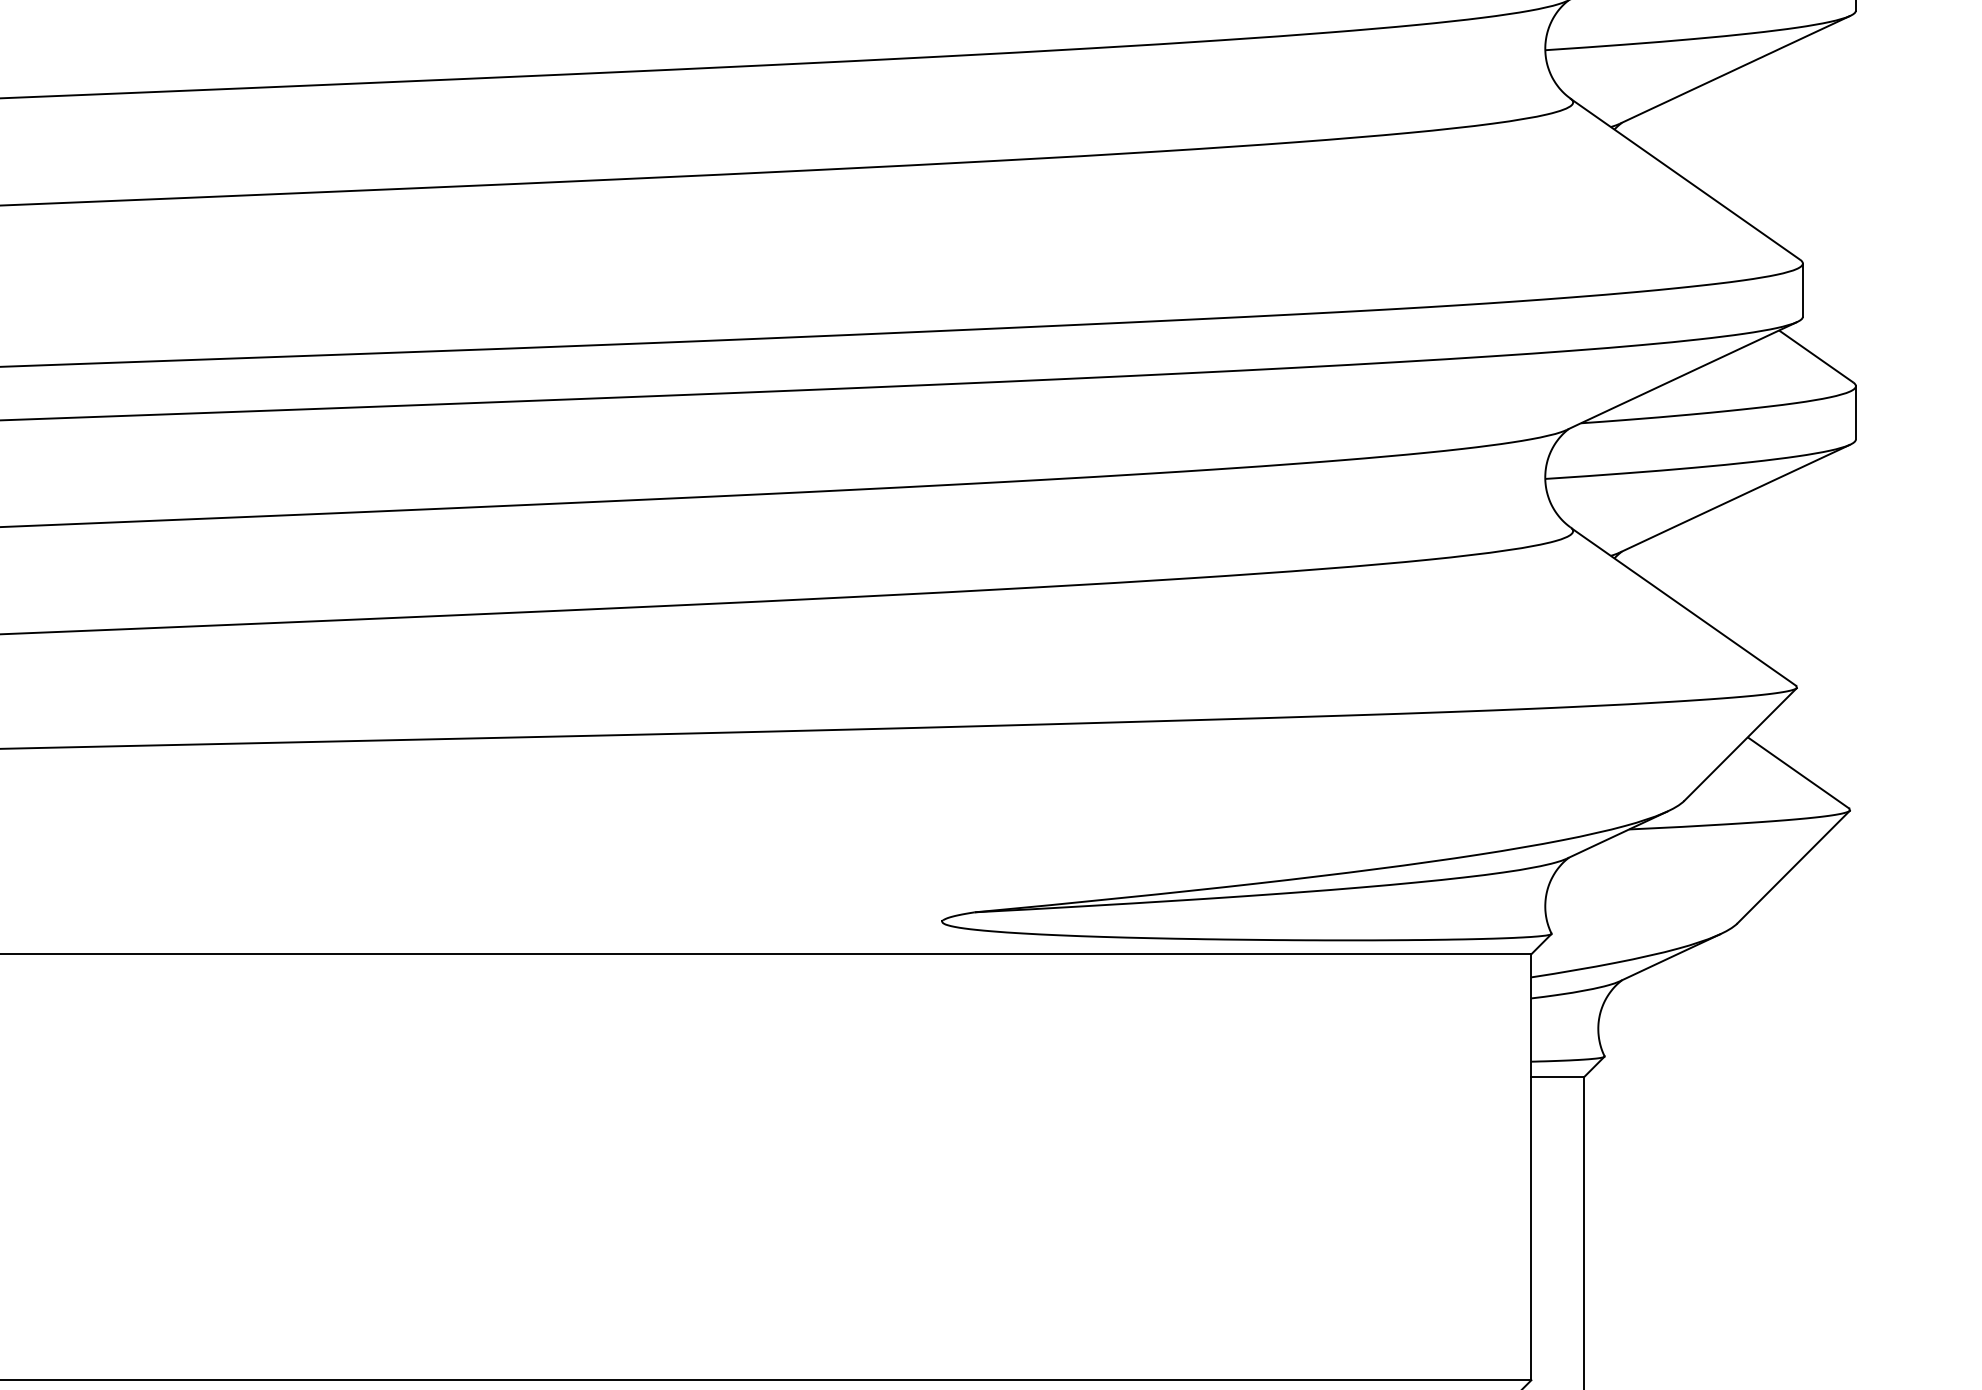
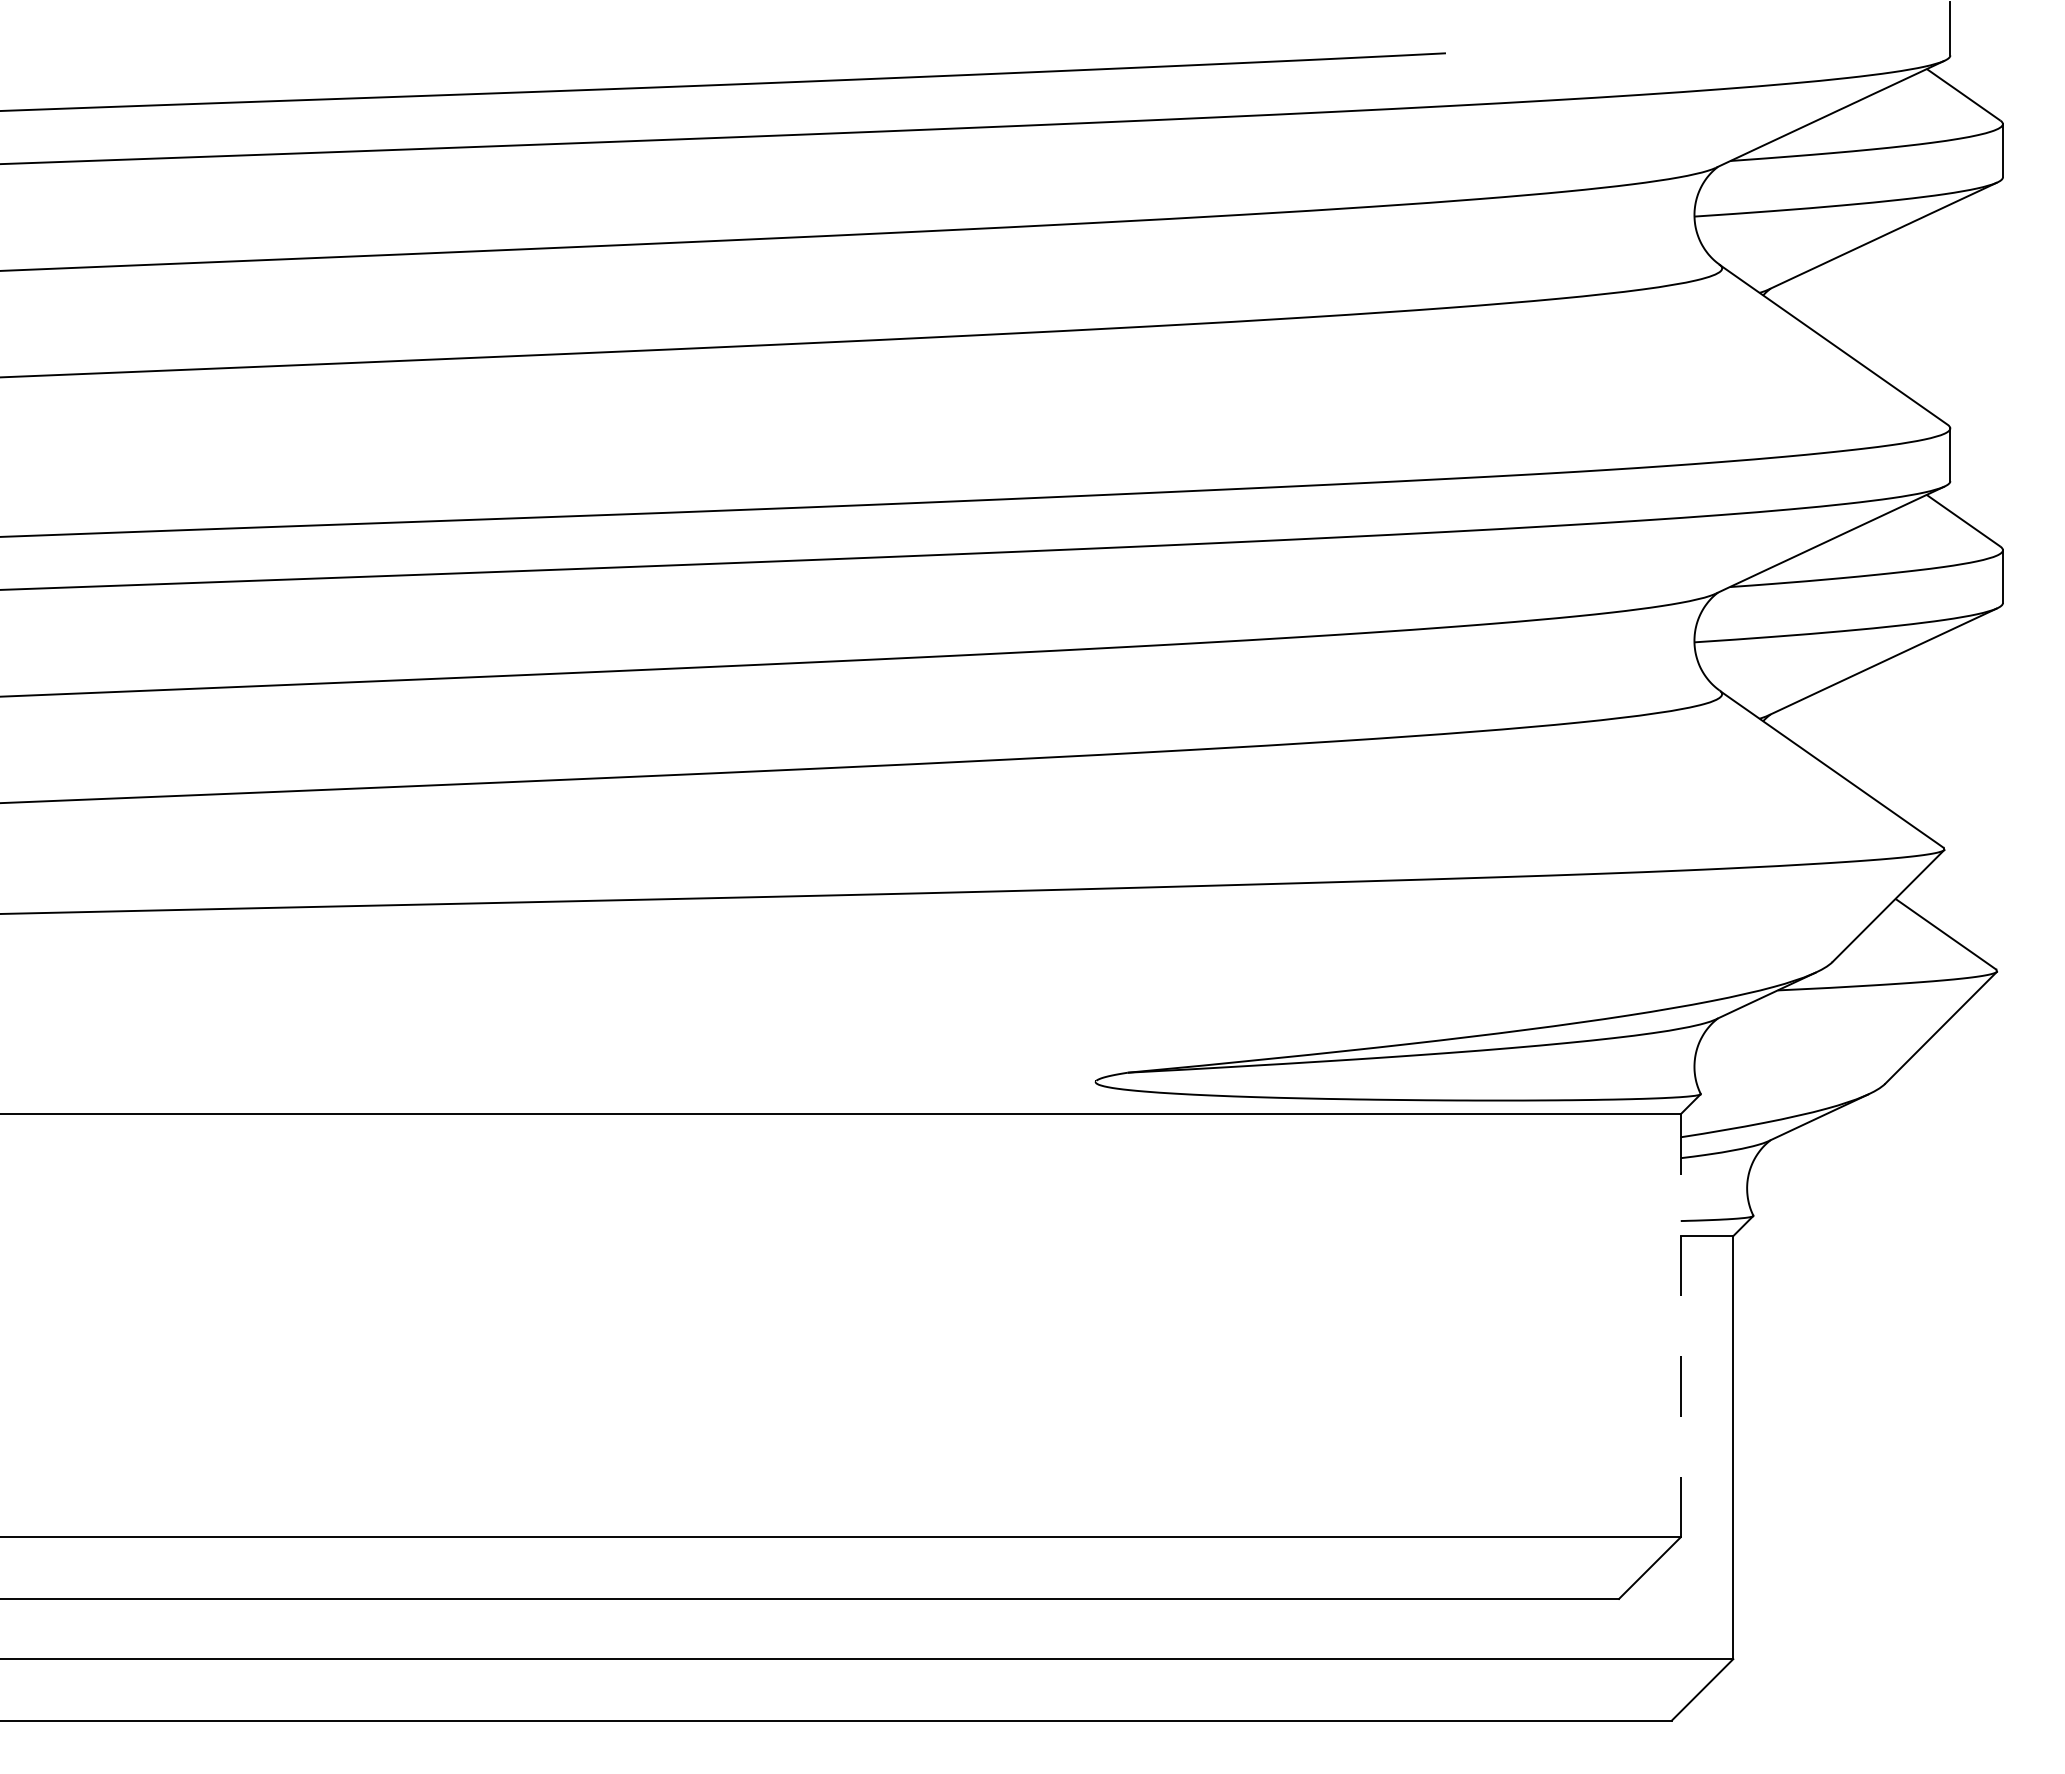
line: (1531, 1166) -> (1680, 1325), solid -> dashed

